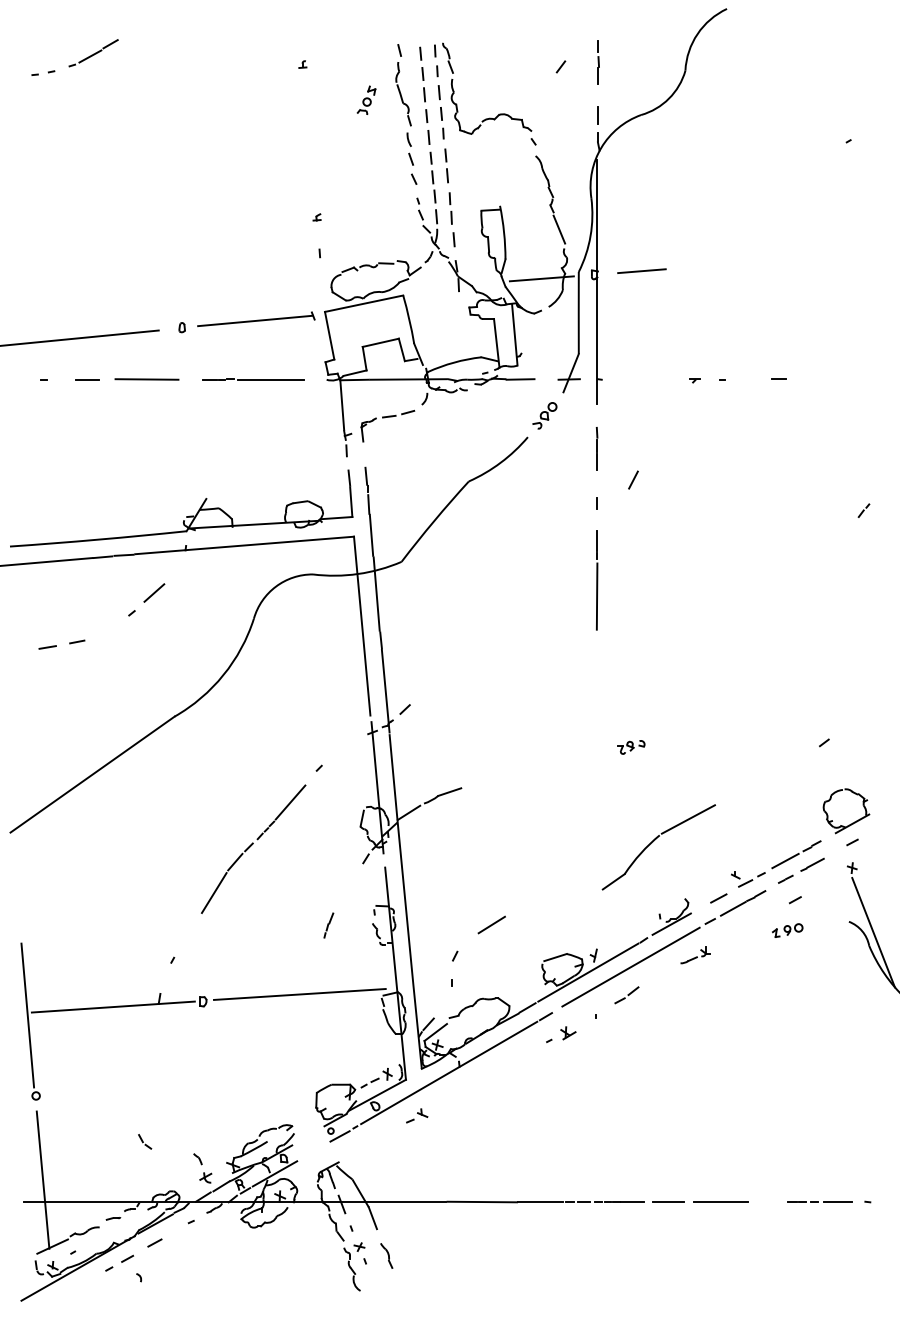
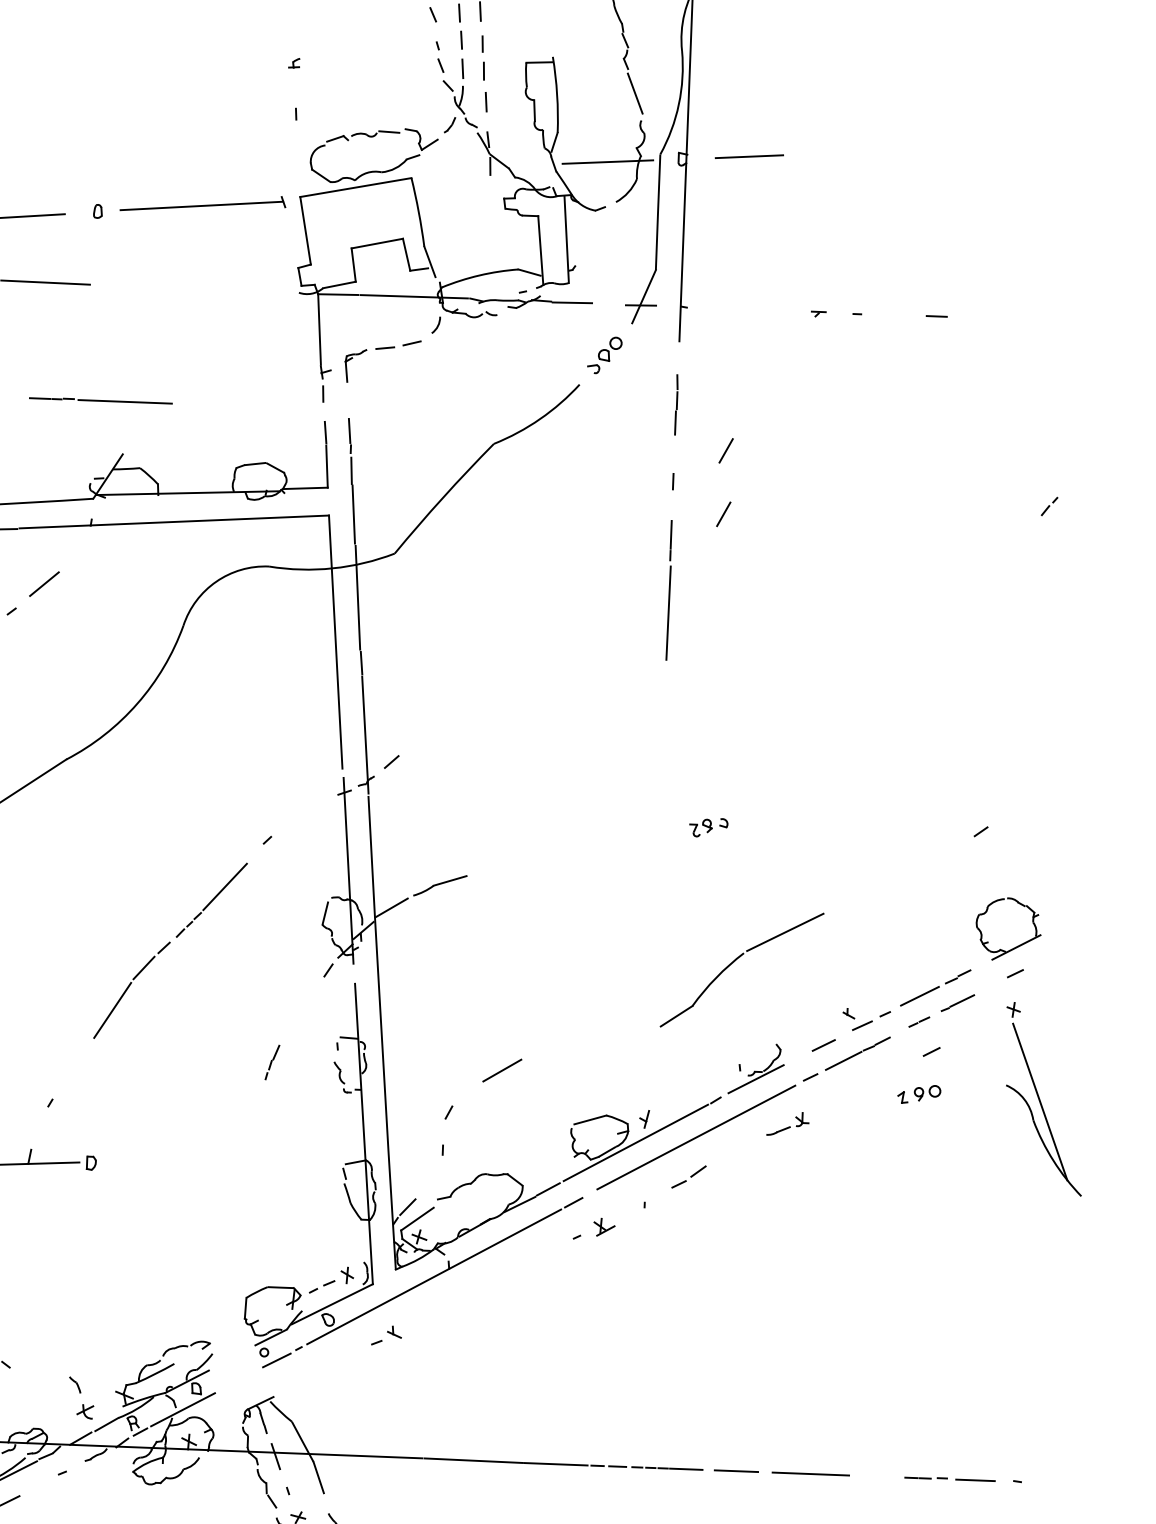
line: (253, 379) -> (101, 400), moved
line: (633, 524) -> (723, 513), added
line: (299, 994) -> (227, 1158), removed

